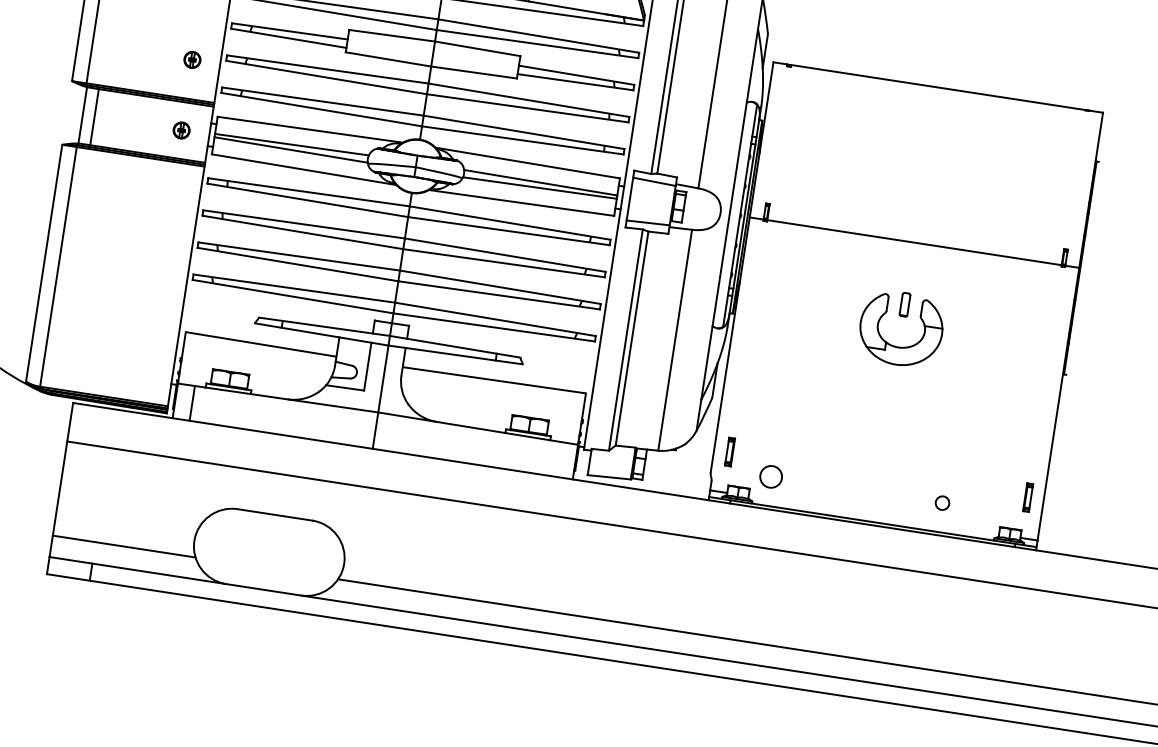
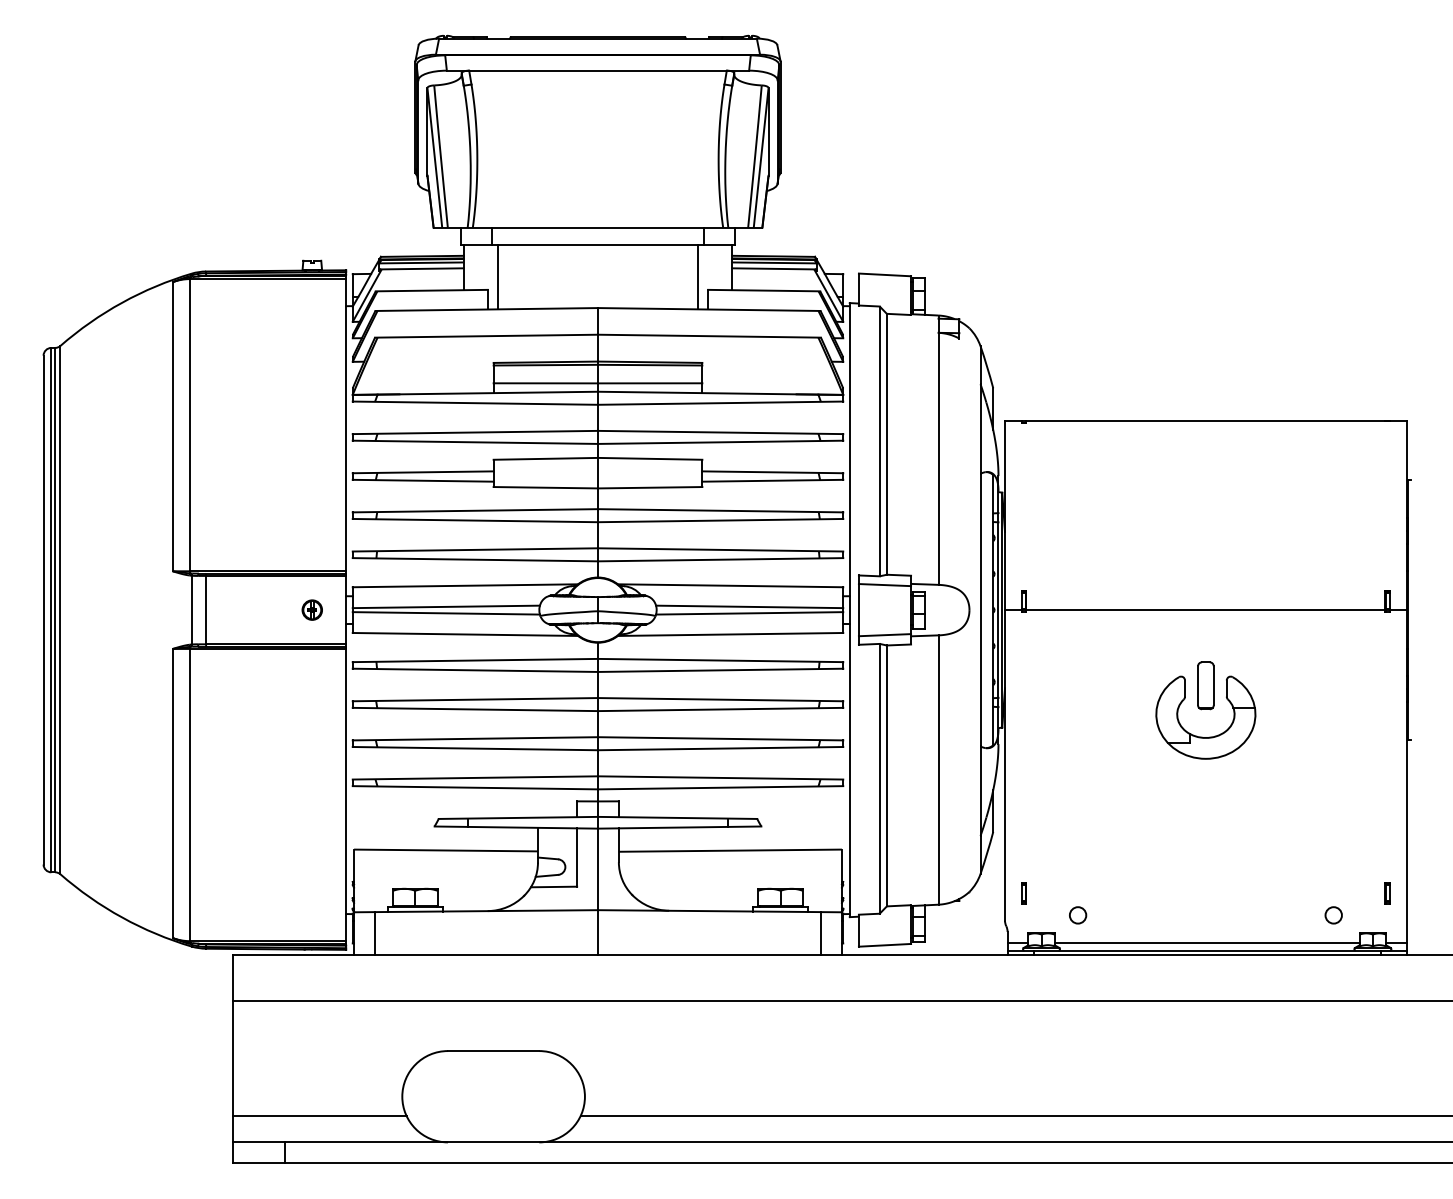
part: (191, 59) -> (311, 523), removed
part: (904, 304) -> (1205, 685), size x1.67
part: (729, 452) -> (1023, 893), size x0.62
line: (558, 459) -> (821, 933), added
circle: (771, 477) -> (1078, 915), size x0.62
part: (1027, 497) -> (1387, 893), size x0.62
circle: (942, 503) -> (1333, 915), moved
line: (873, 515) -> (1206, 942), added

